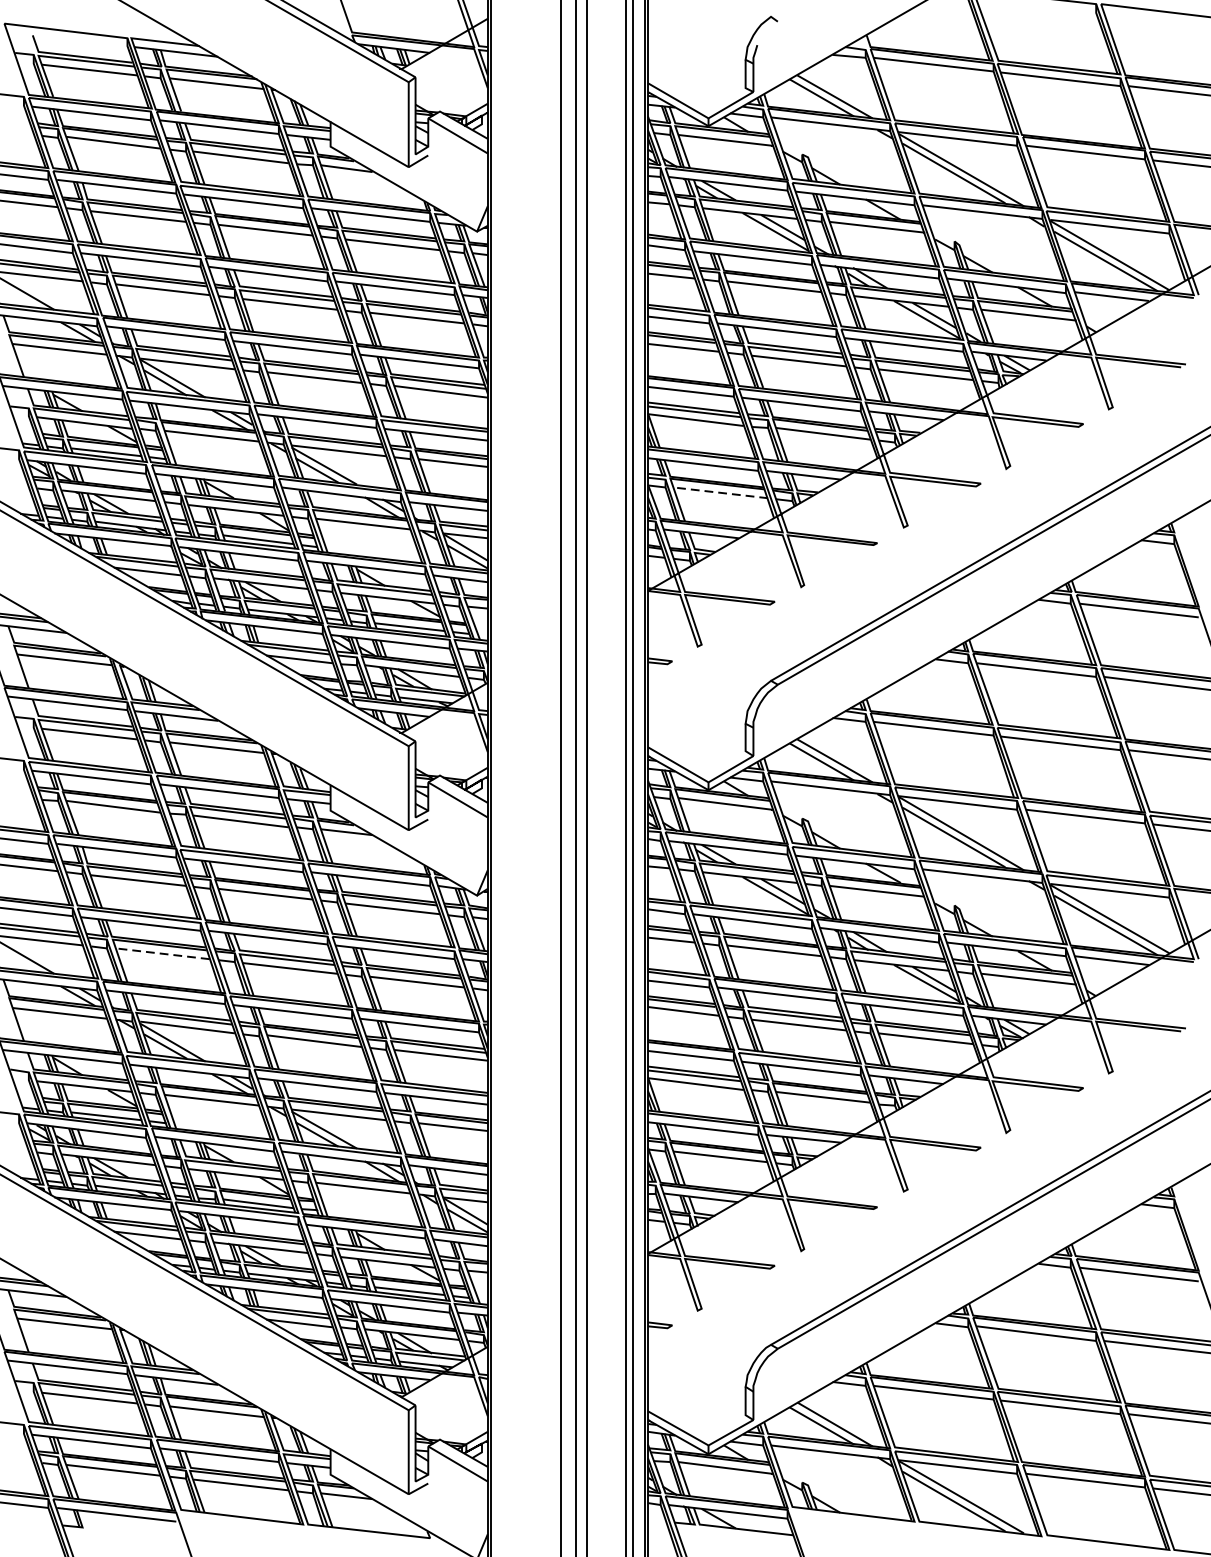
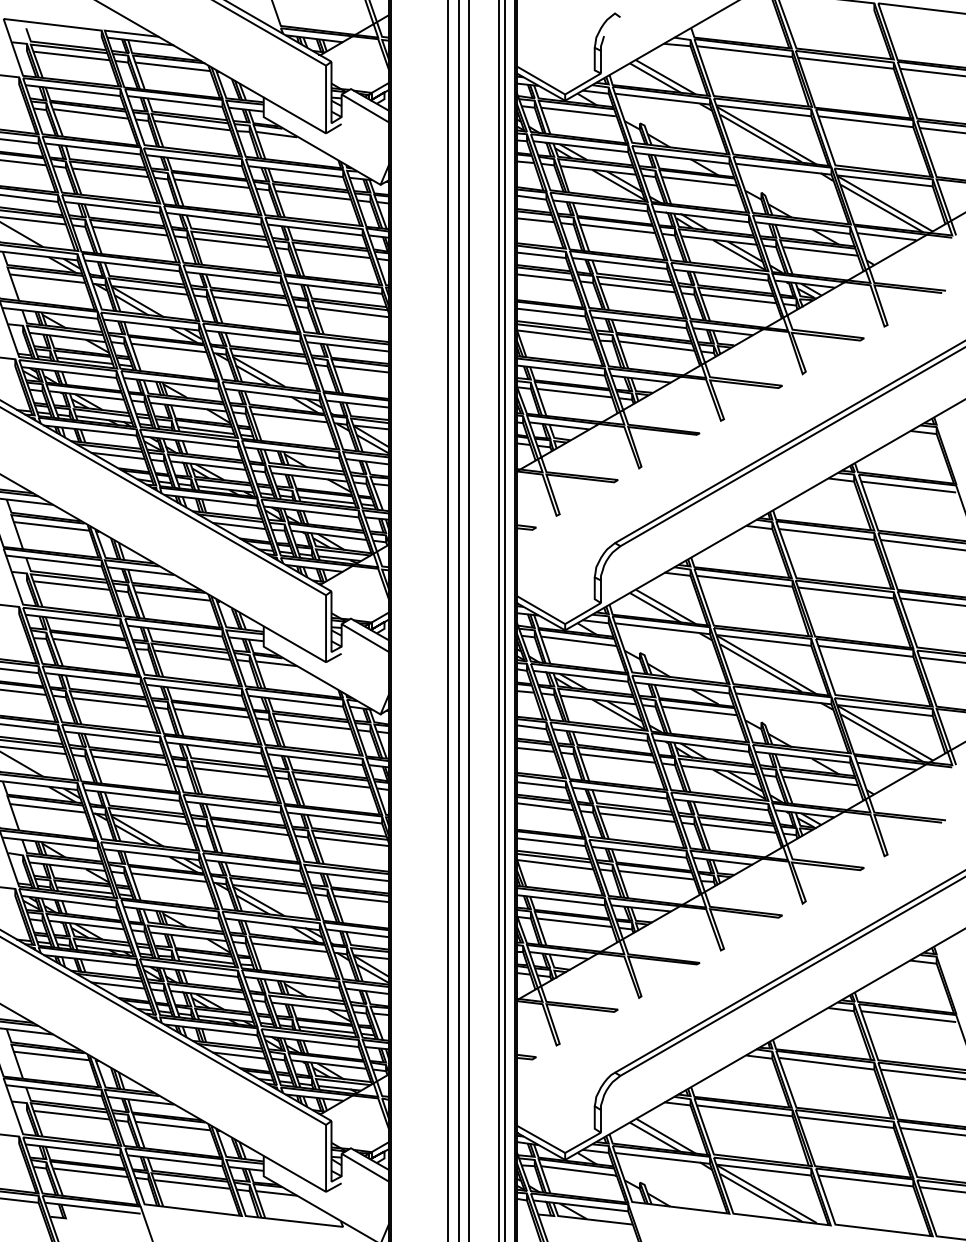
line: (720, 493) -> (574, 393), dashed -> solid
line: (162, 953) -> (129, 760), dashed -> solid

